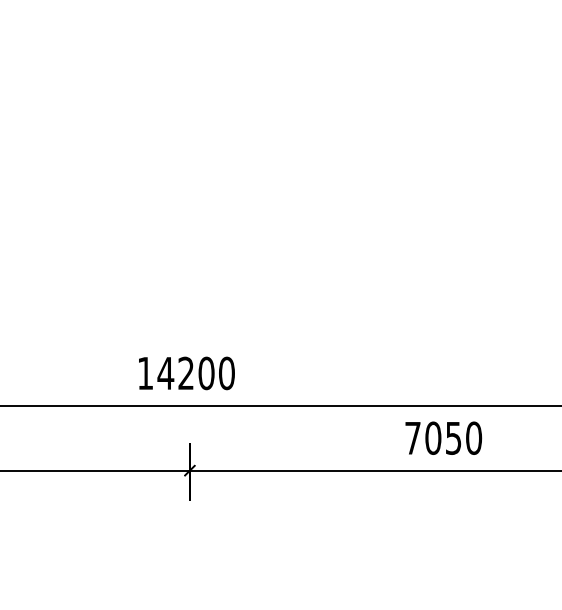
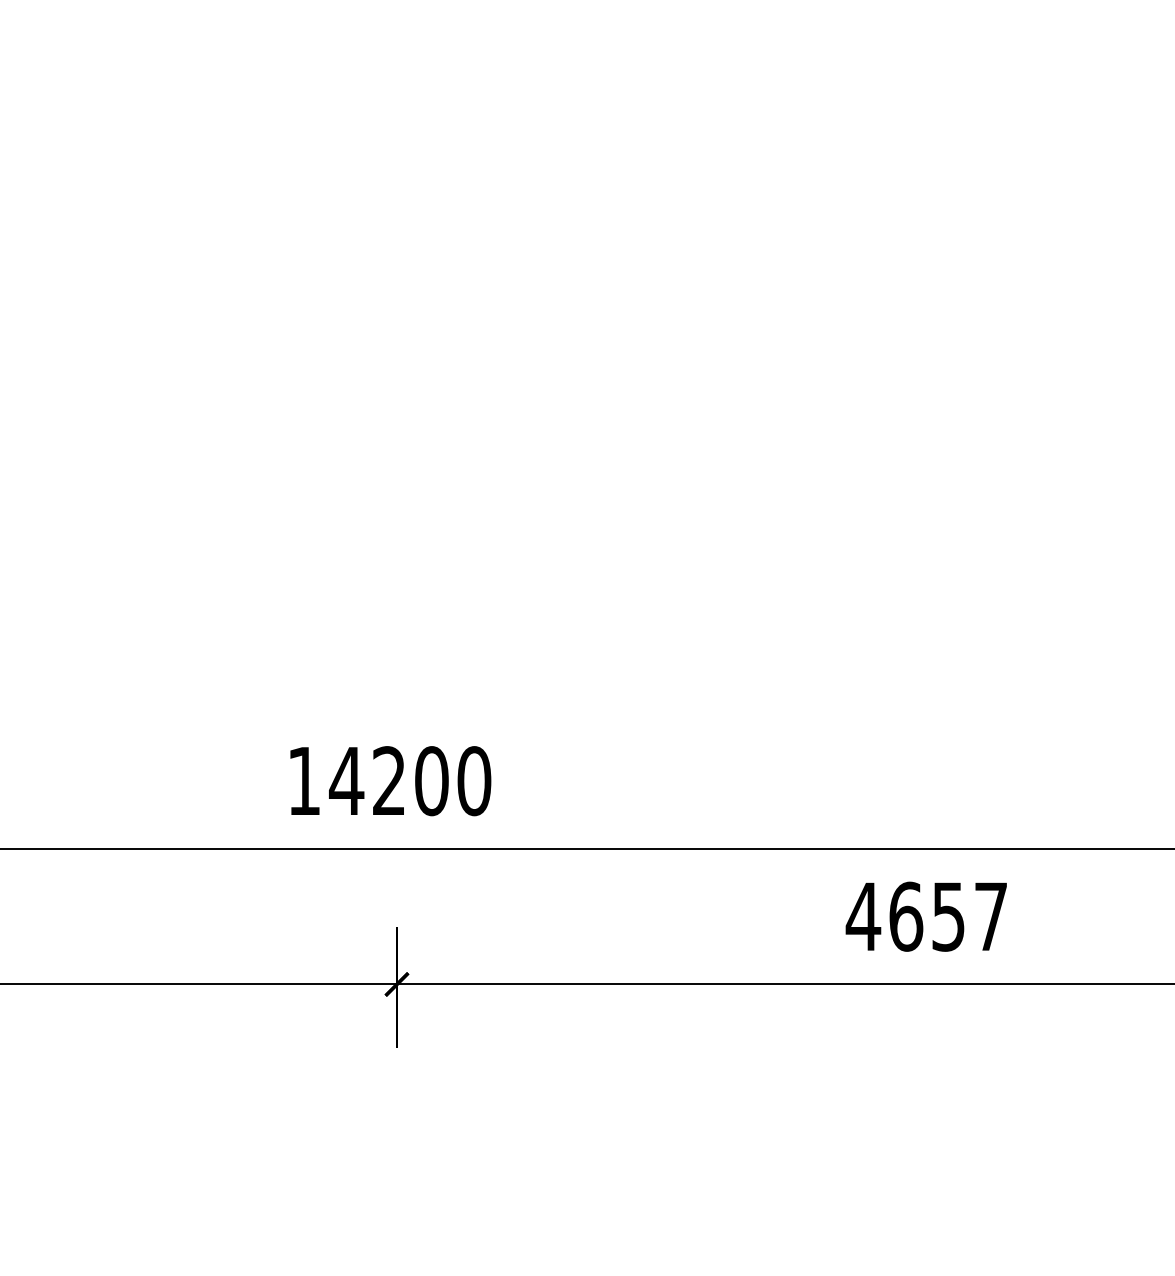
text: (443, 437) -> (927, 915), 7050 -> 4657

